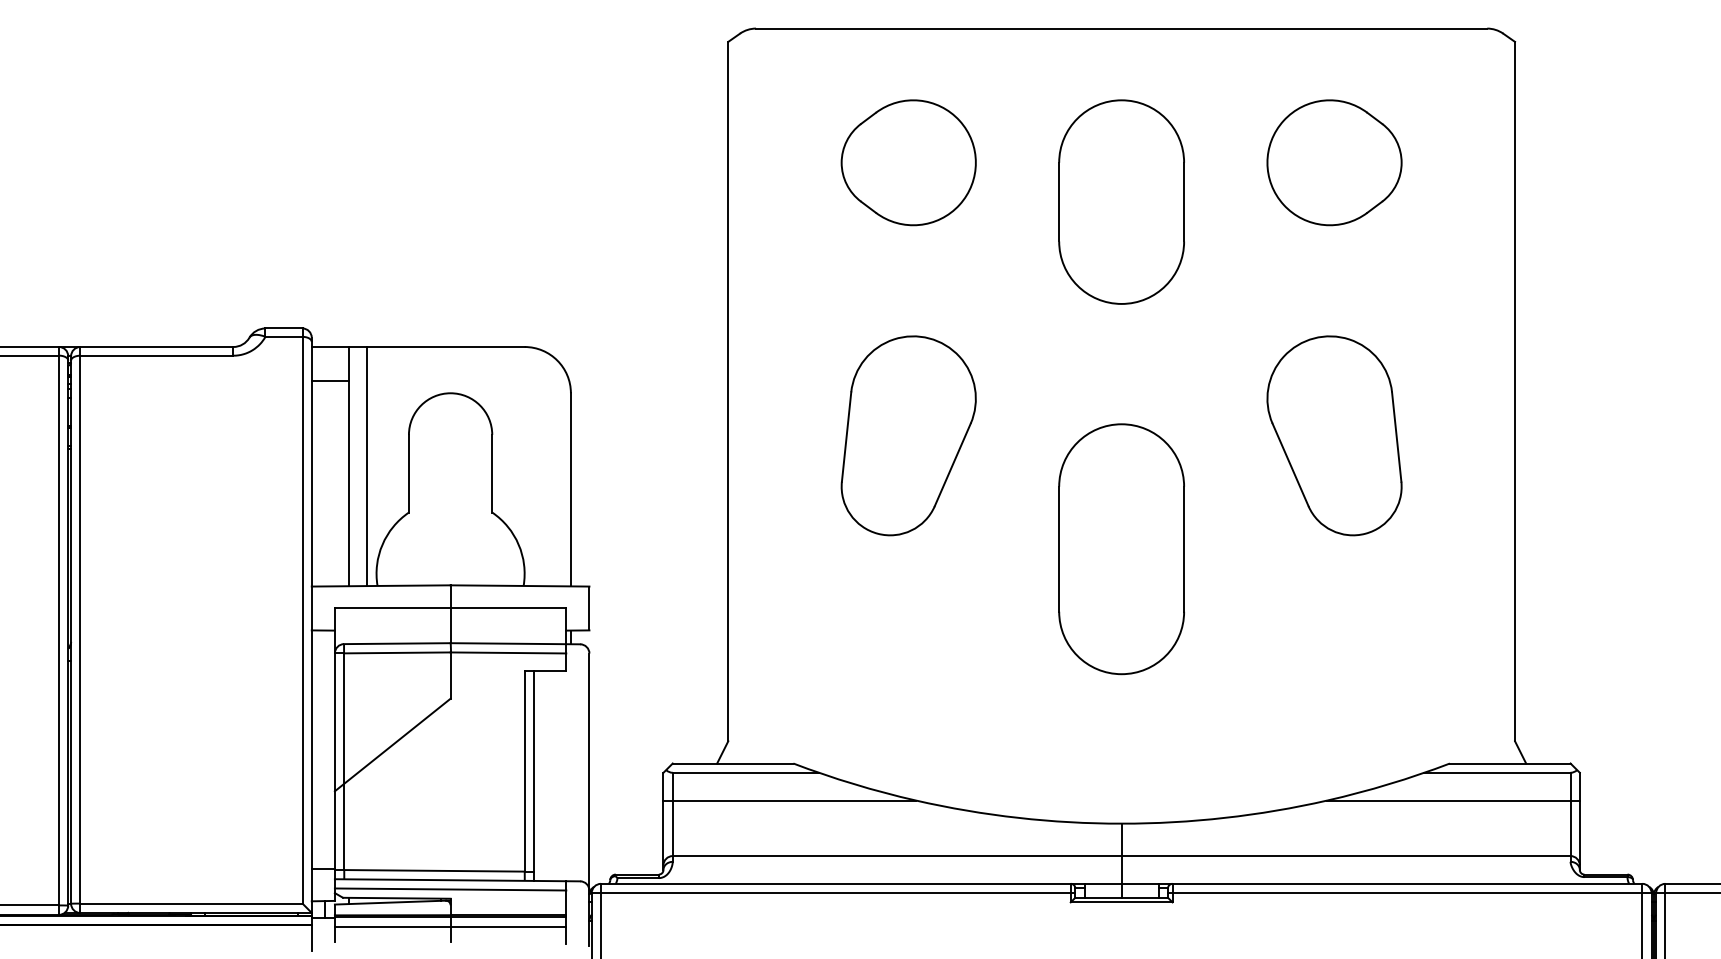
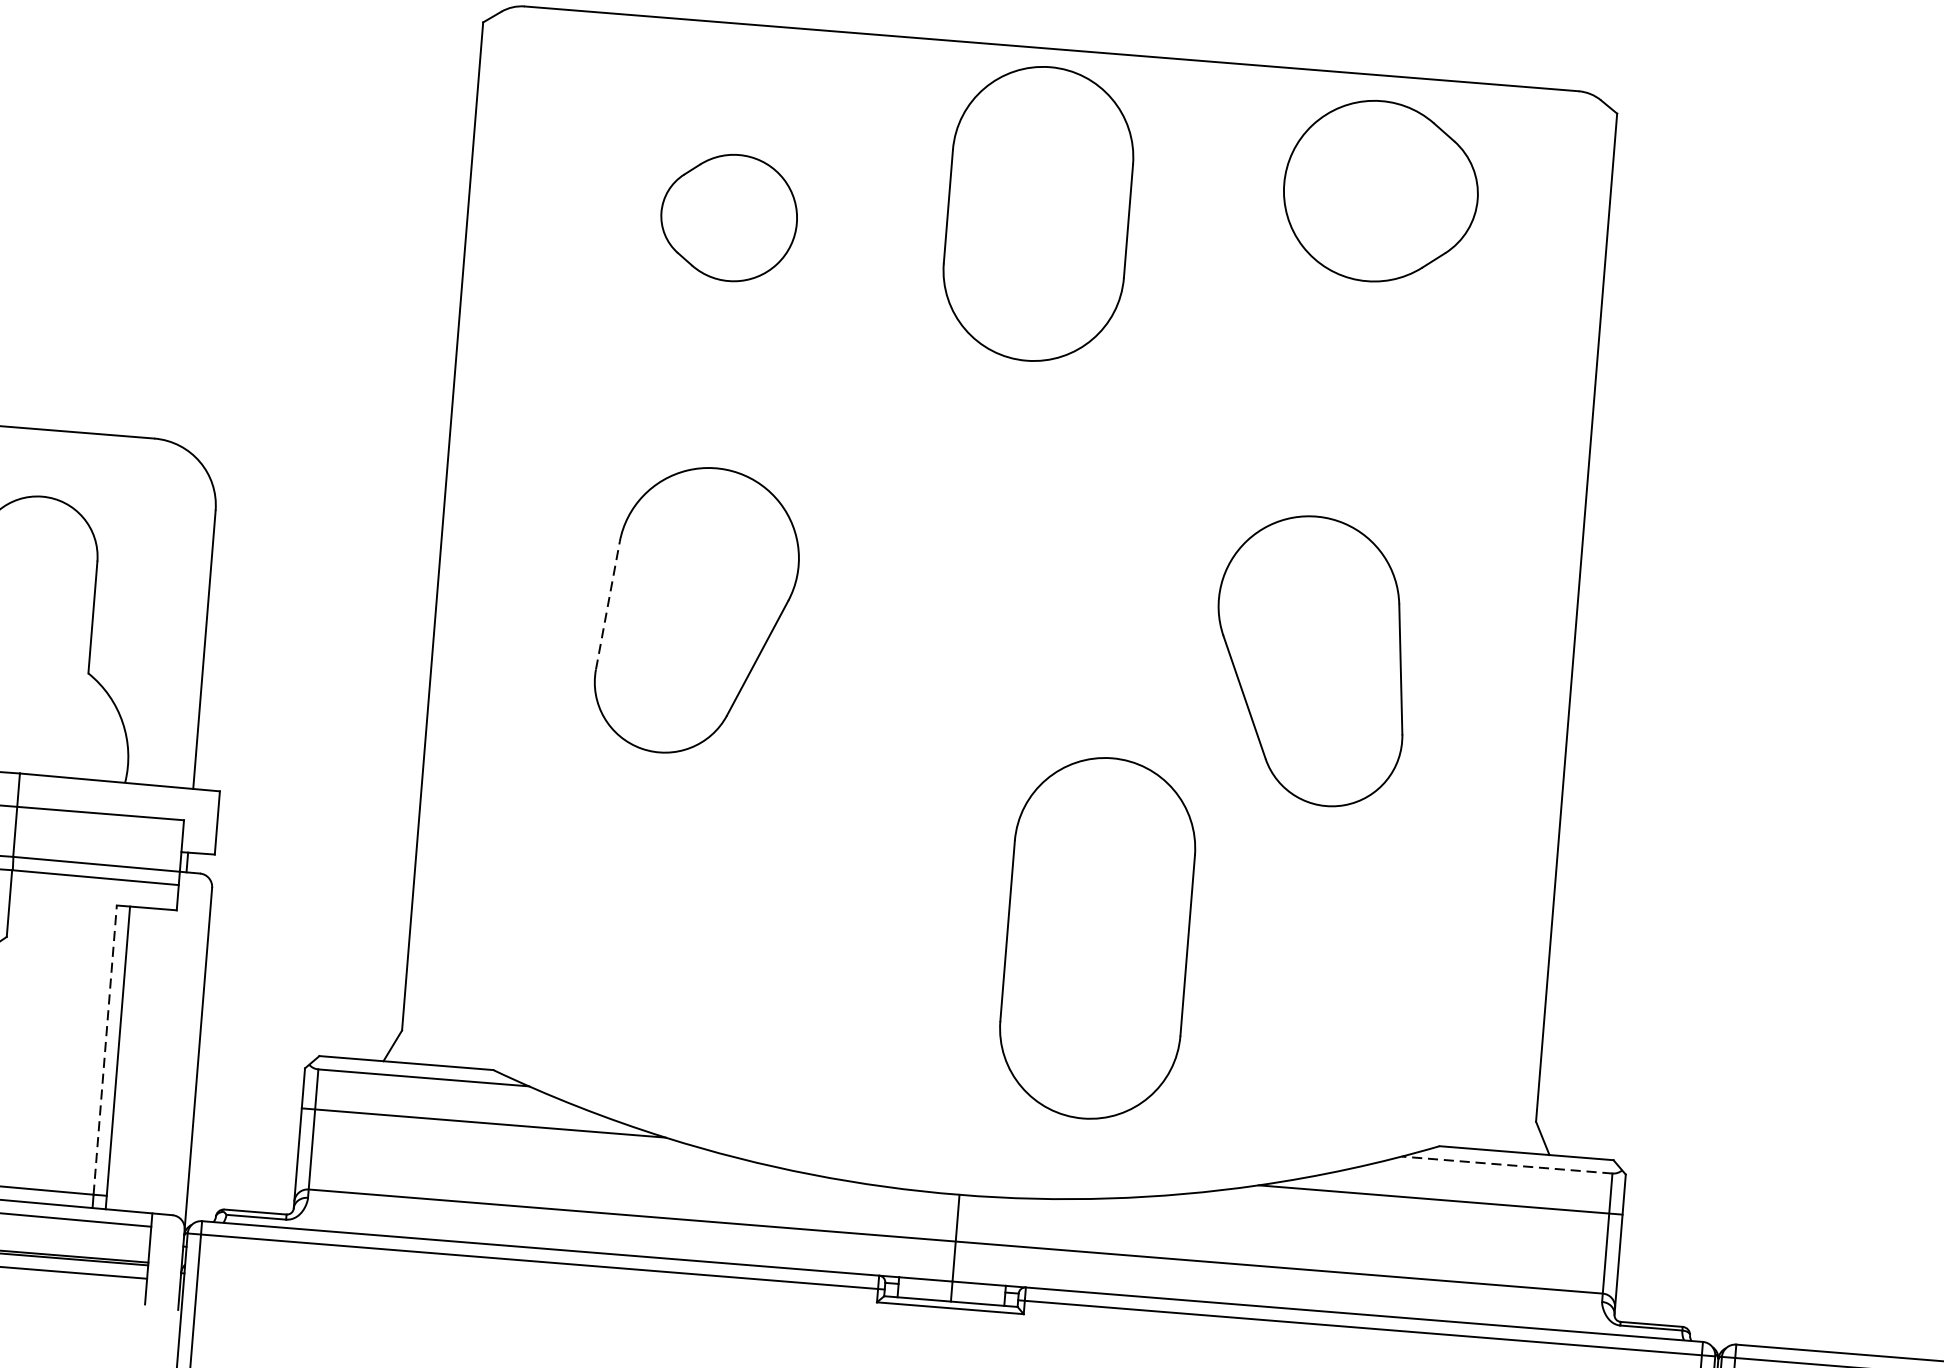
part: (908, 162) -> (728, 217), size x0.7
part: (1334, 162) -> (1380, 191), moved
part: (1121, 201) -> (1038, 213), moved
line: (846, 437) -> (607, 606), solid -> dashed
part: (1121, 549) -> (1097, 938), moved
line: (524, 770) -> (104, 1048), solid -> dashed
line: (1496, 772) -> (1505, 1164), solid -> dashed

